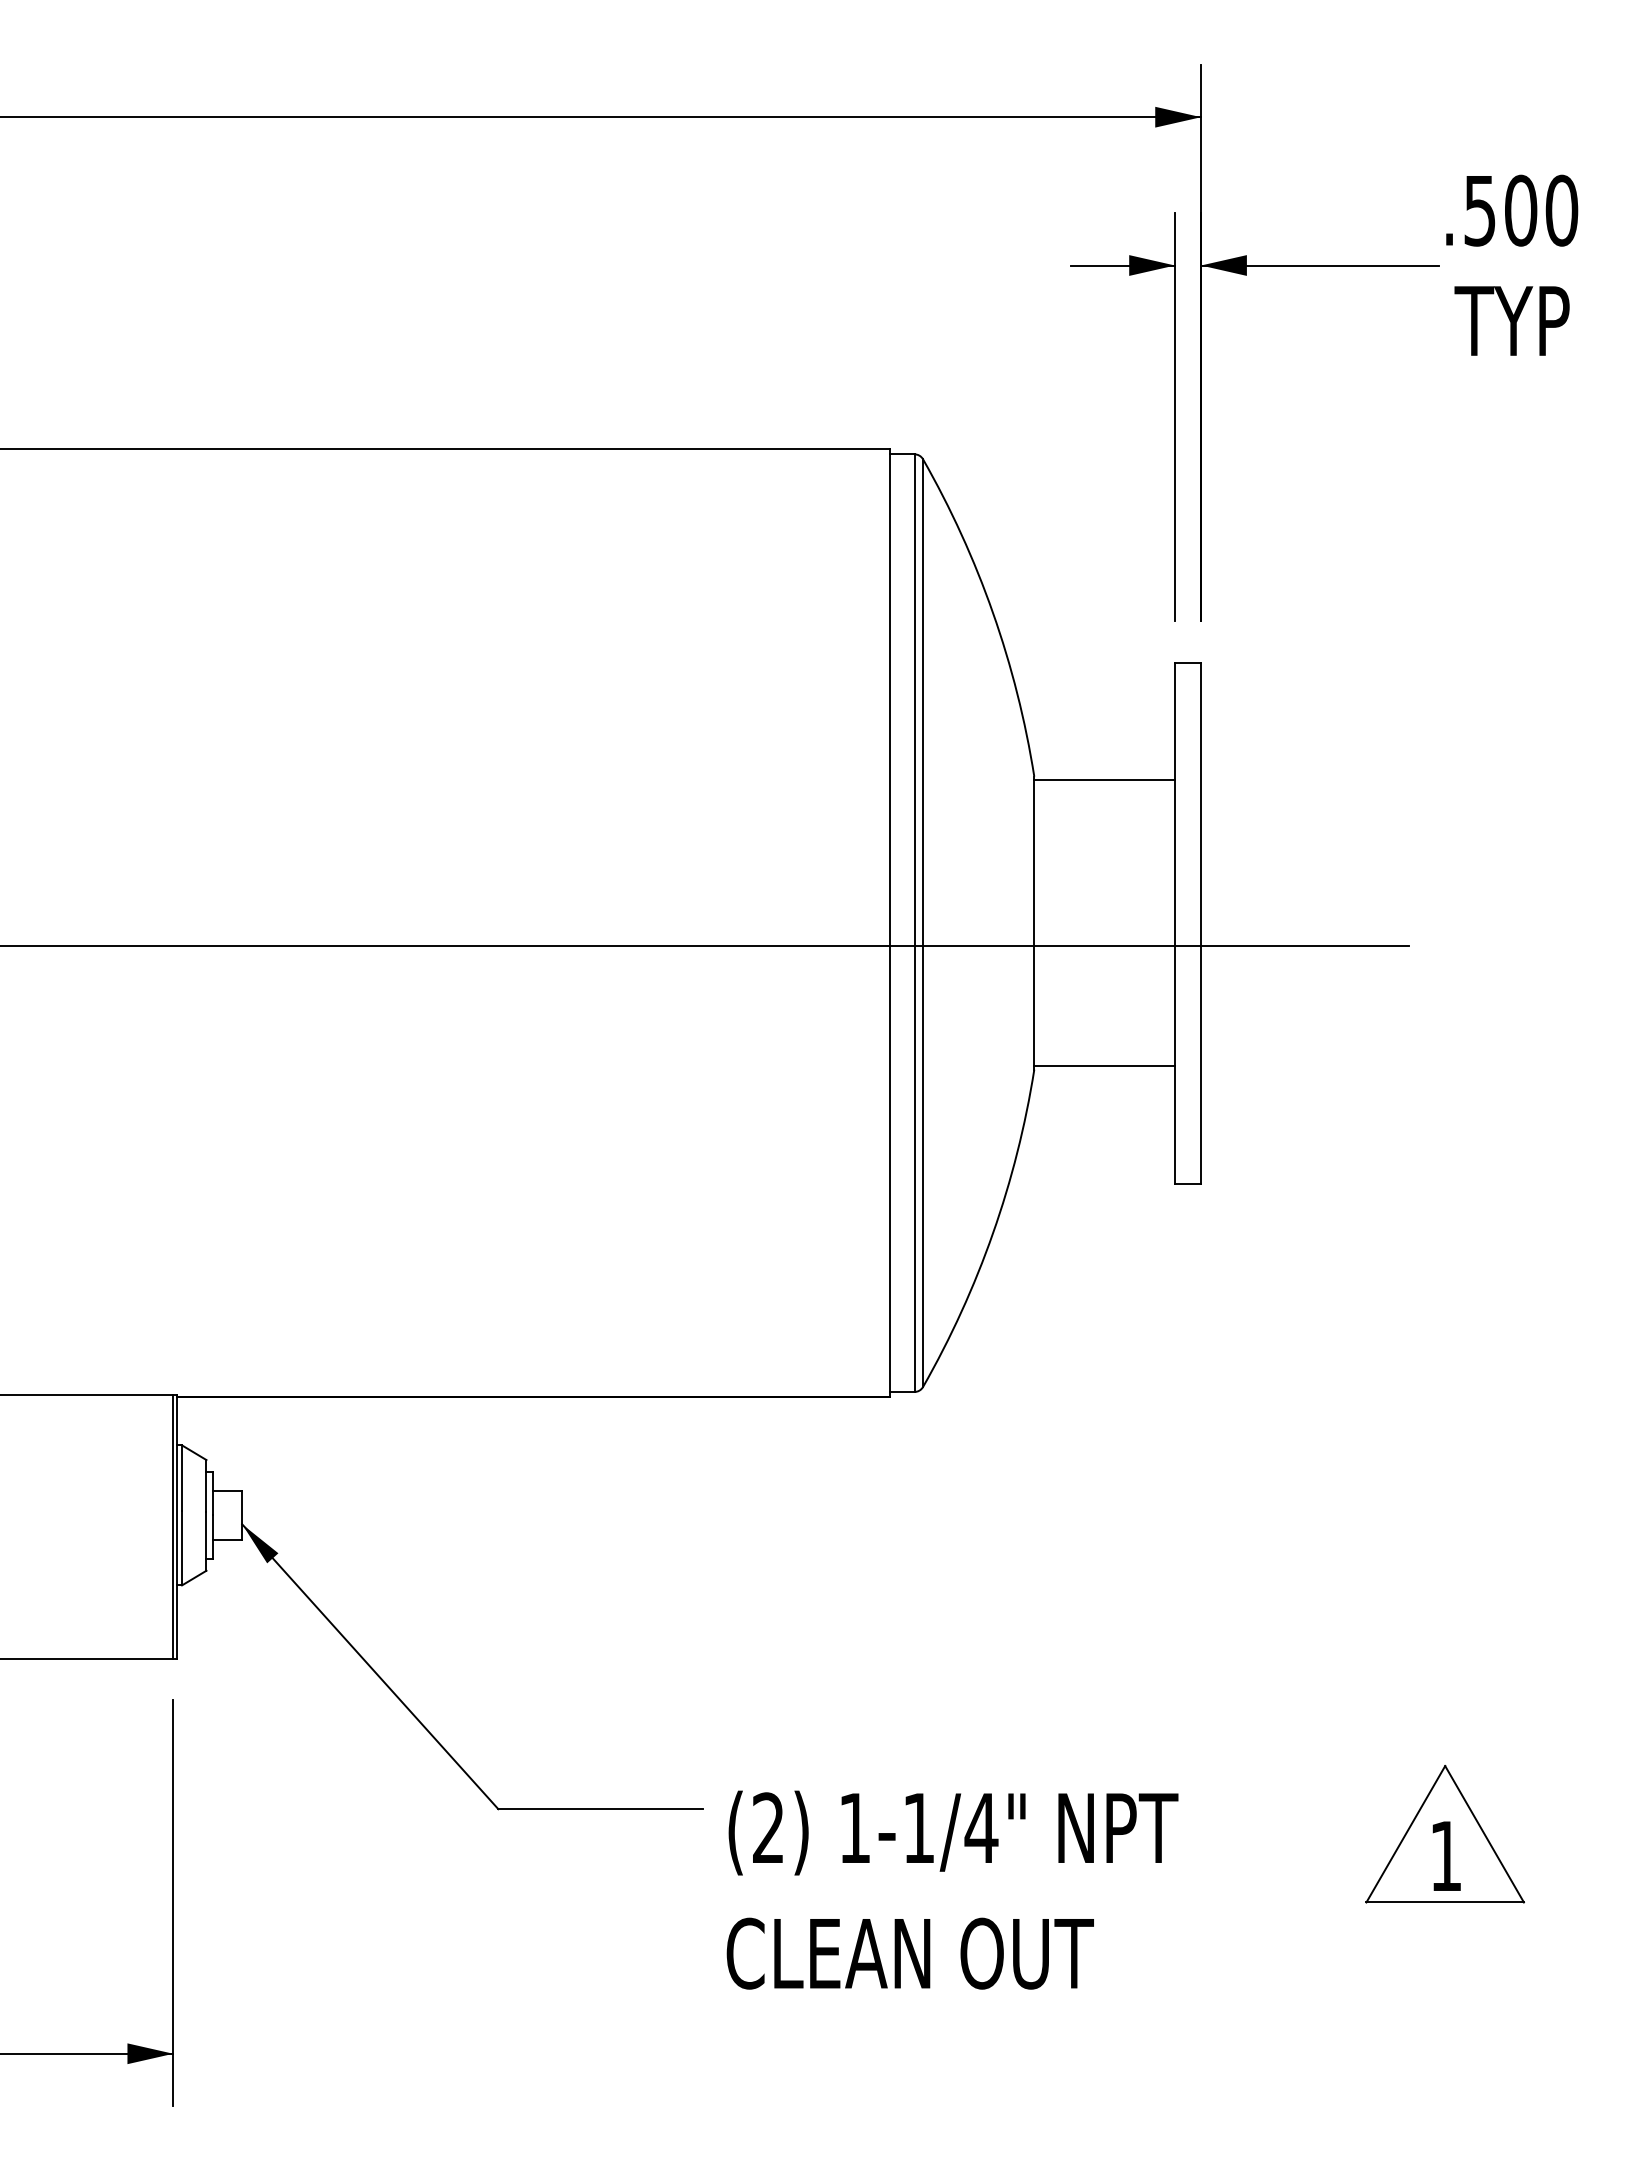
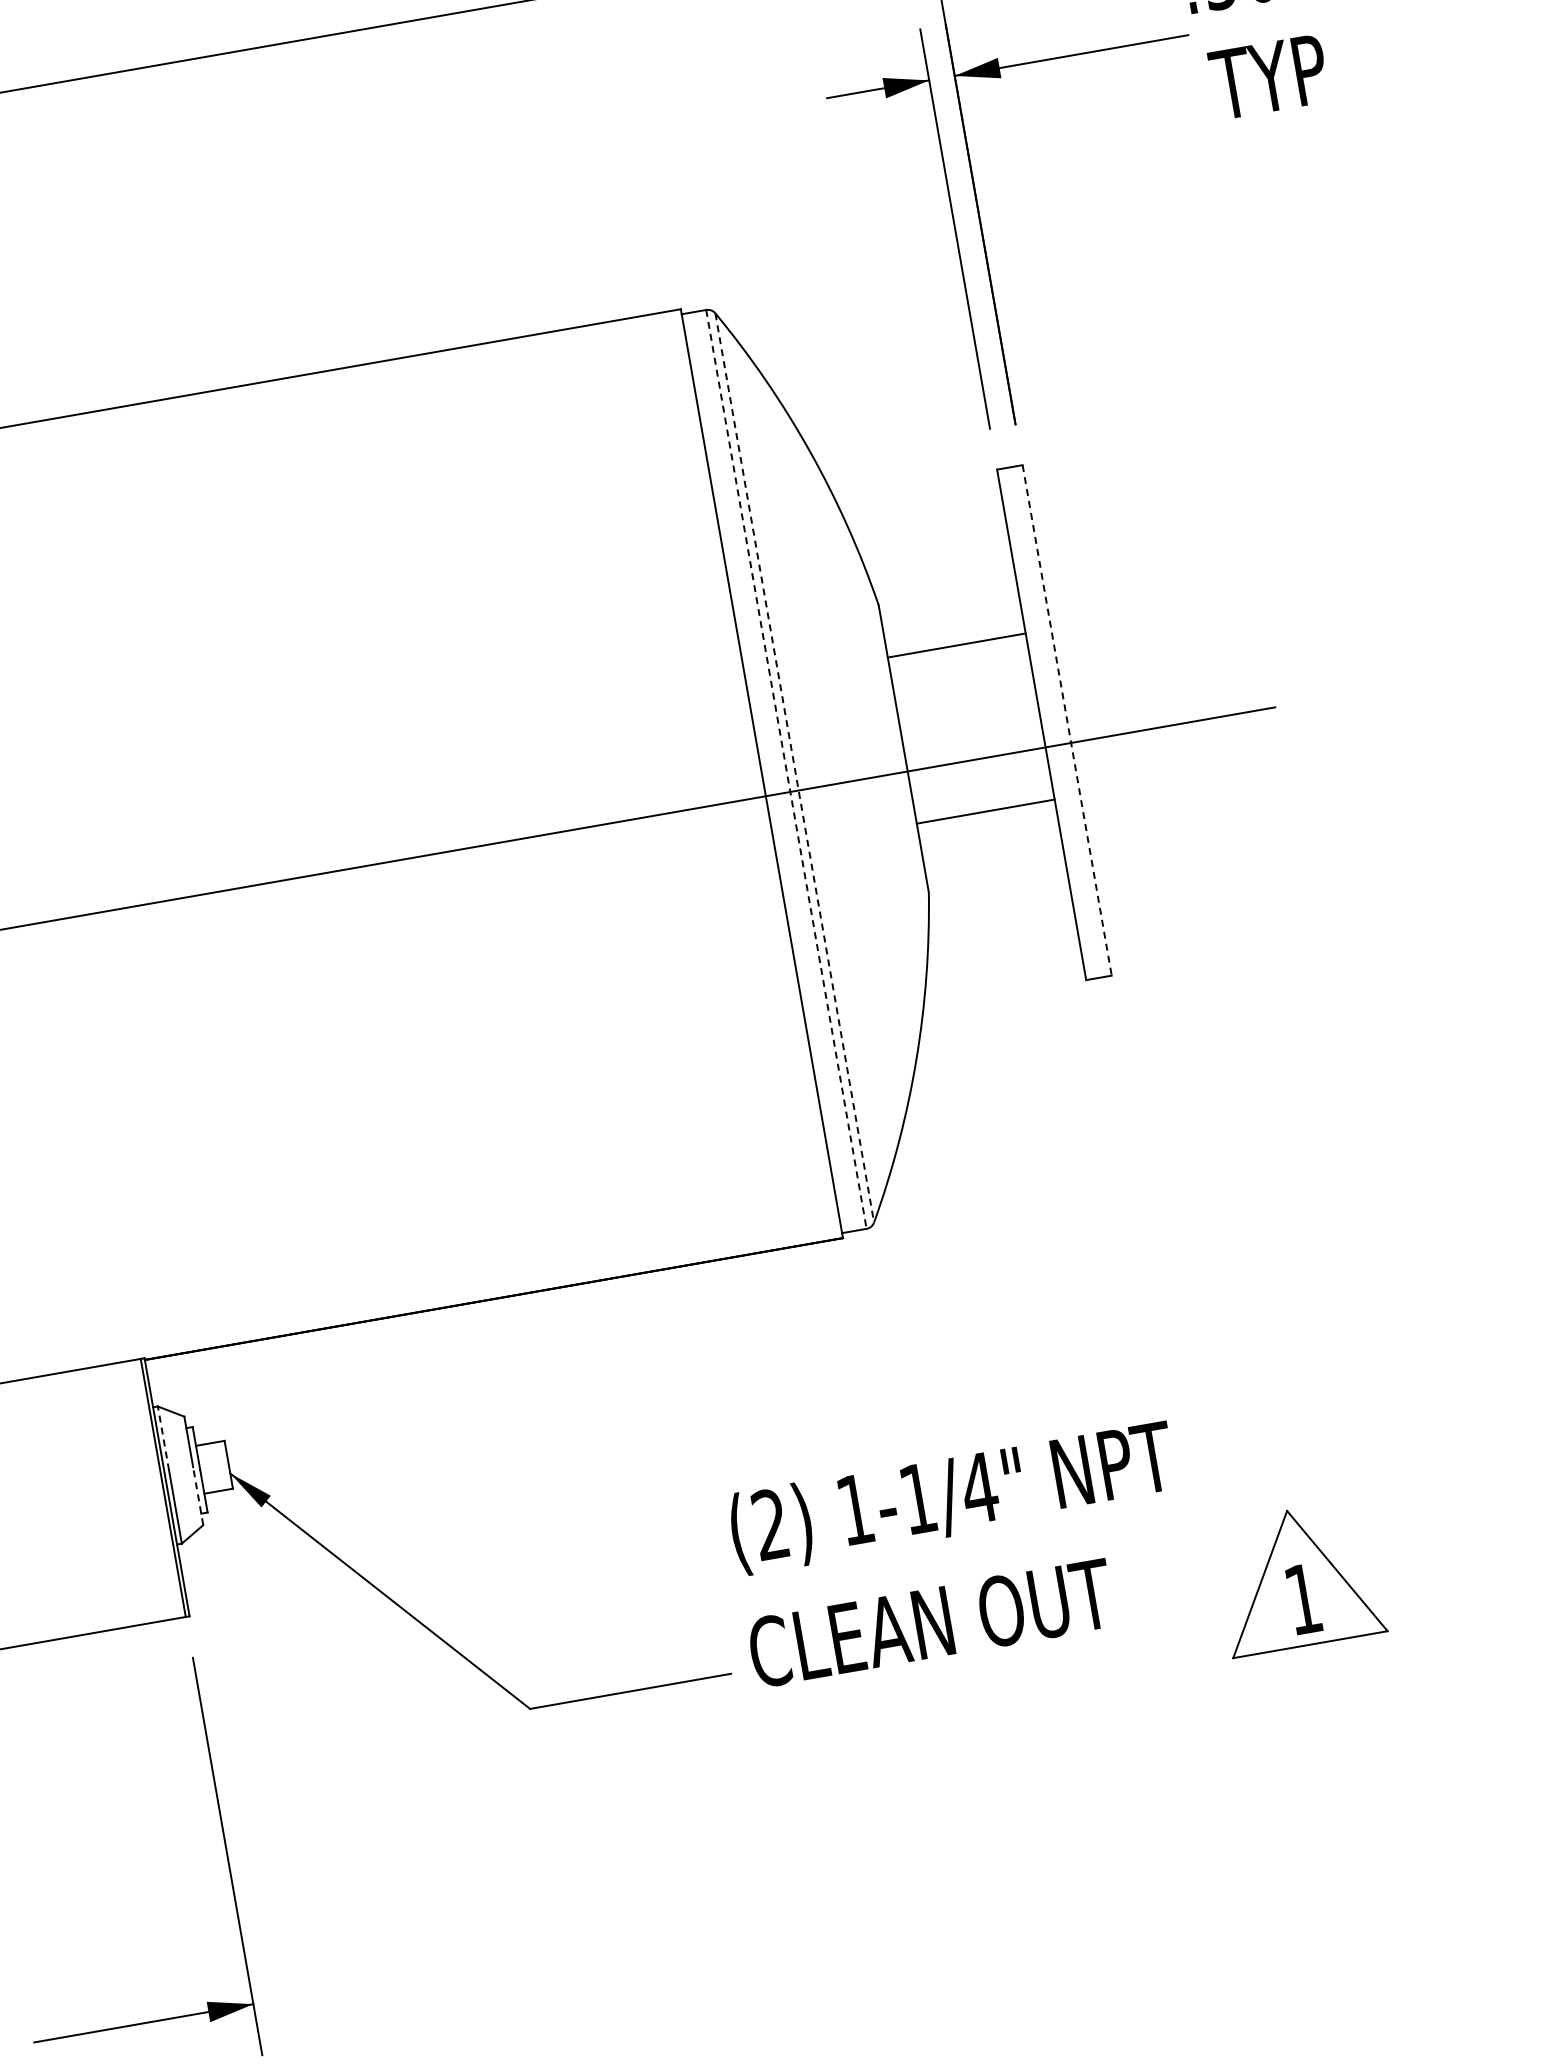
line: (1104, 779) -> (956, 645), moved
line: (914, 923) -> (786, 769), solid -> dashed
line: (923, 923) -> (795, 768), solid -> dashed
line: (1201, 923) -> (1067, 720), solid -> dashed
line: (1104, 1066) -> (985, 811), moved
line: (182, 1477) -> (163, 1437), solid -> dashed
line: (206, 1541) -> (198, 1496), solid -> dashed
part: (1444, 1833) -> (1297, 1577), moved
text: (952, 1889) -> (961, 1553), moved

